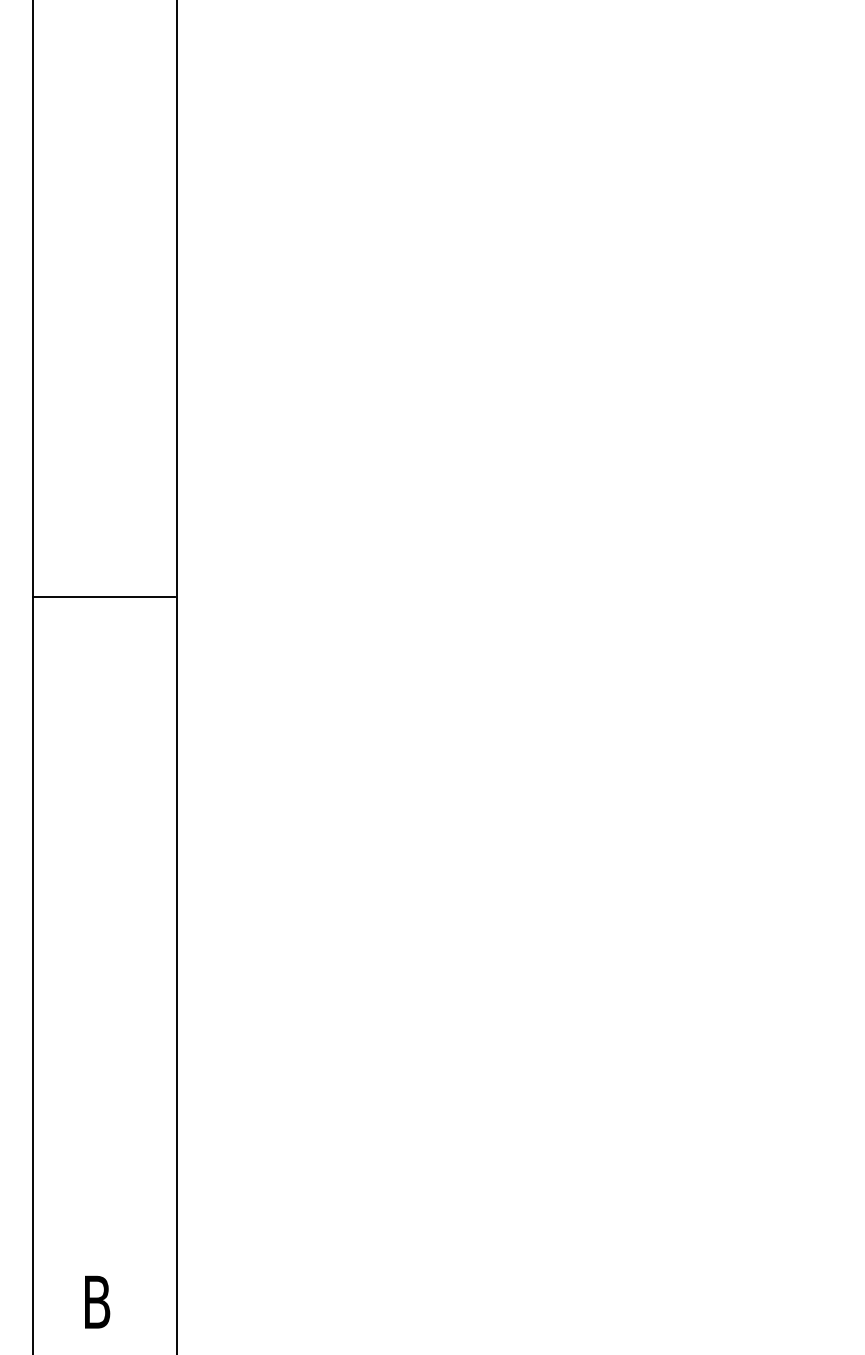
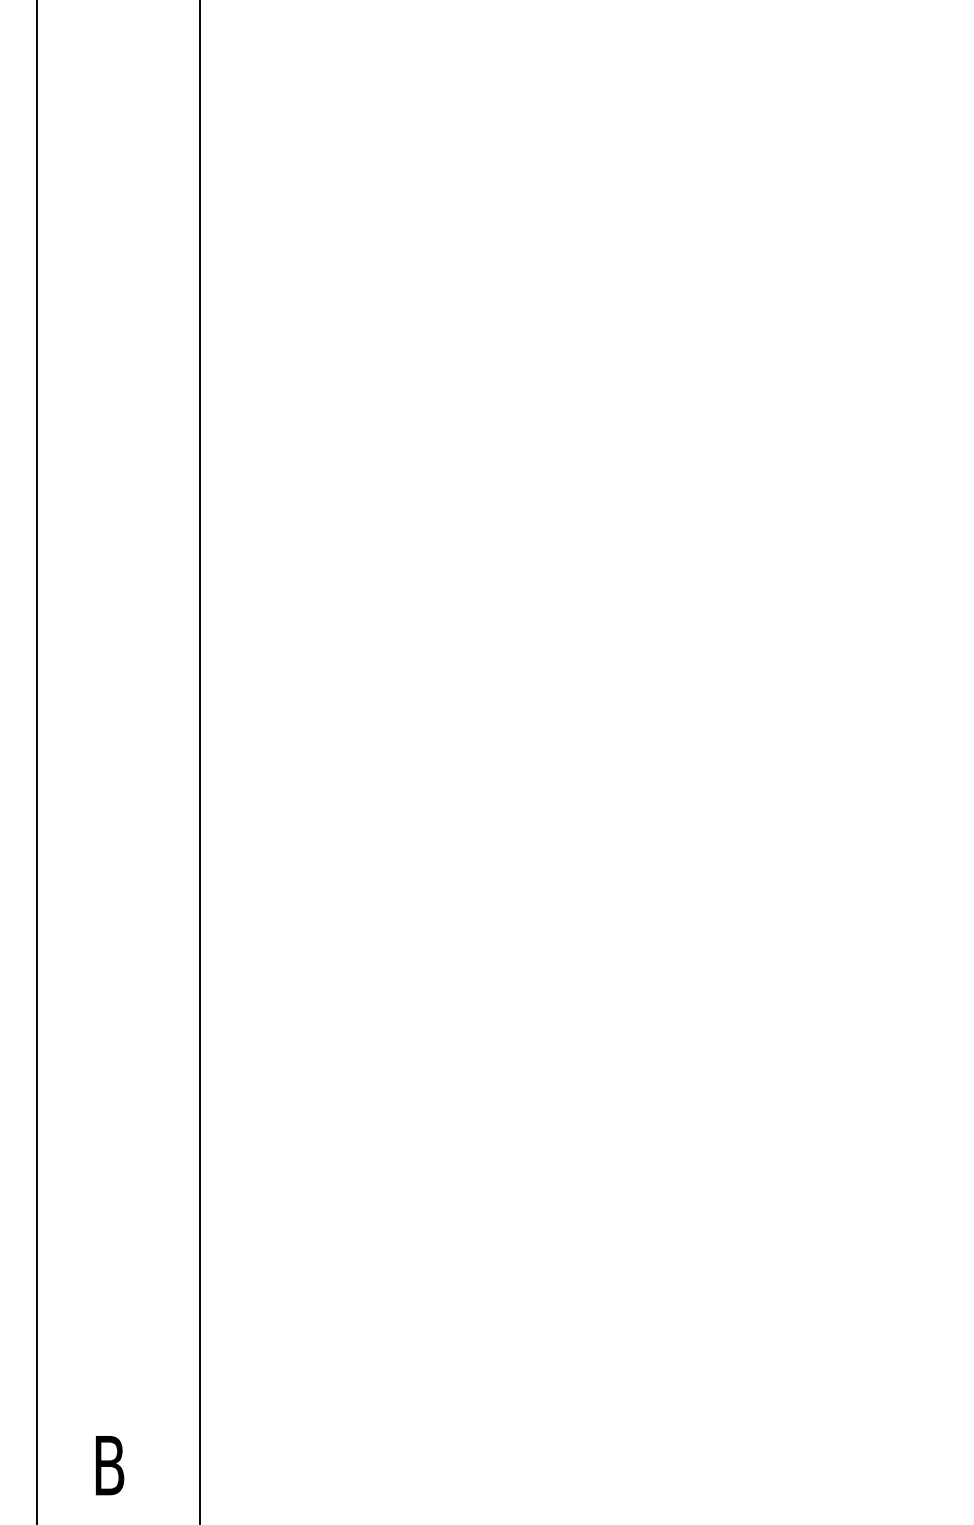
line: (104, 597) -> (117, 672), removed

